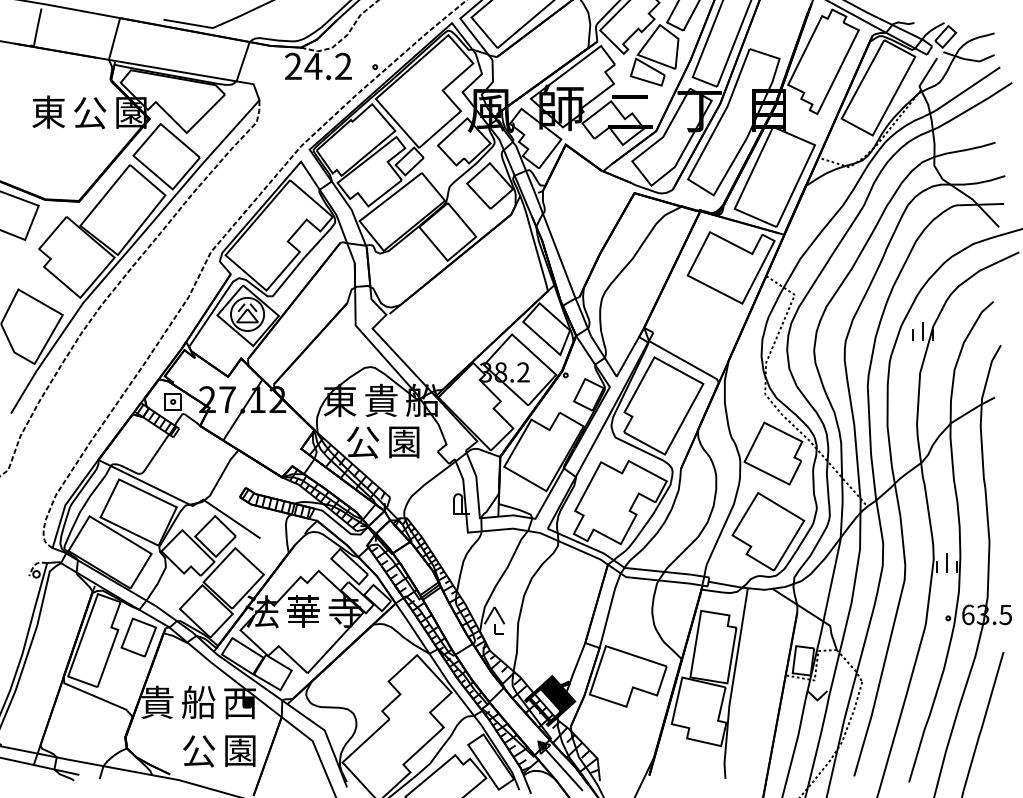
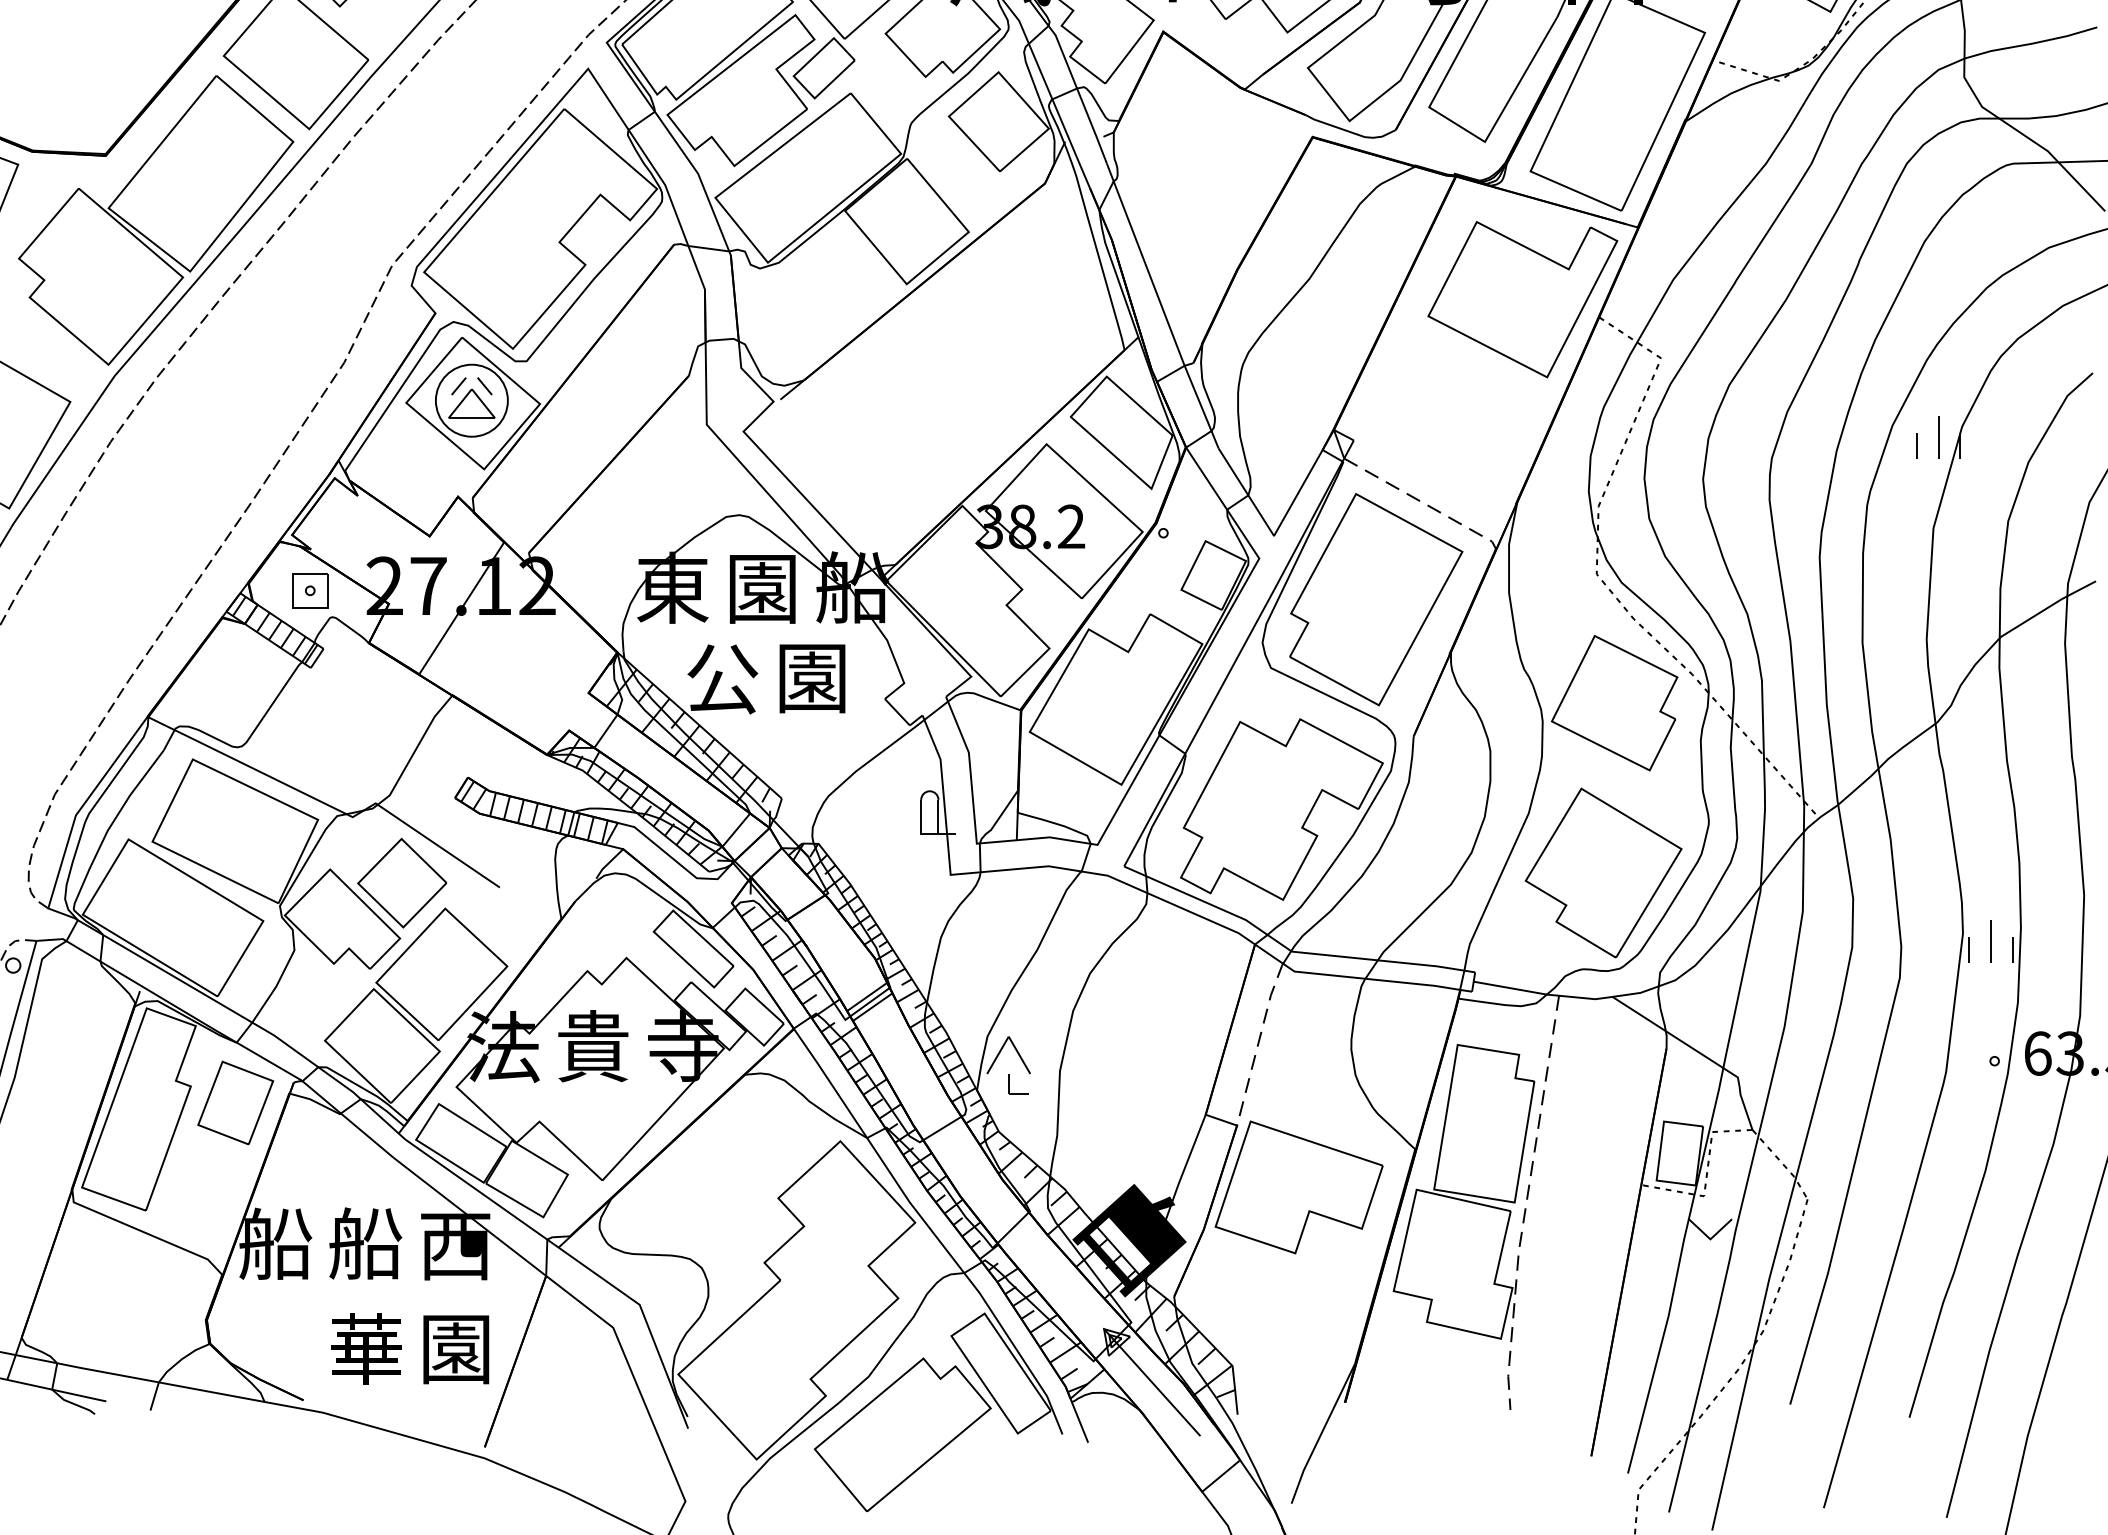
line: (685, 361) -> (1423, 502), solid -> dashed
text: (381, 400) -> (762, 587), 貴 -> 園
line: (609, 609) -> (1258, 1041), solid -> dashed
text: (303, 610) -> (593, 1044), 華 -> 貴
line: (732, 684) -> (1525, 1204), solid -> dashed
text: (156, 701) -> (273, 1241), 貴 -> 船
text: (199, 750) -> (367, 1348), 公 -> 華

